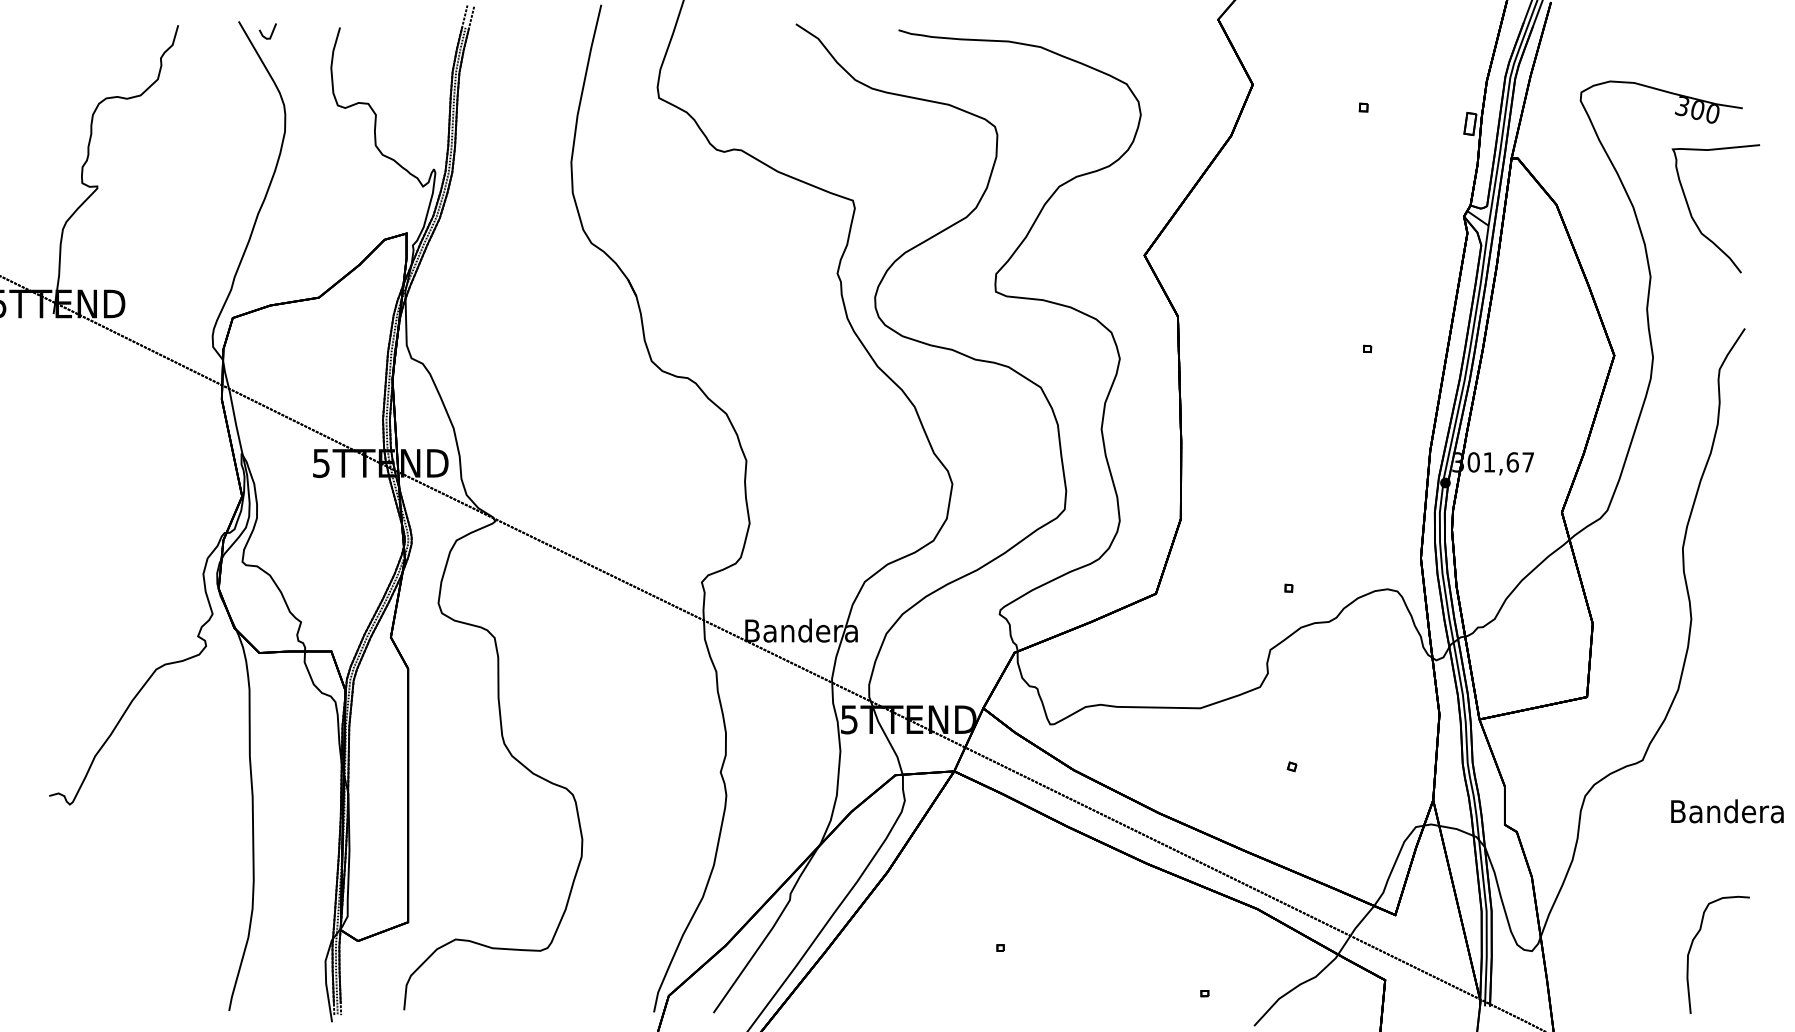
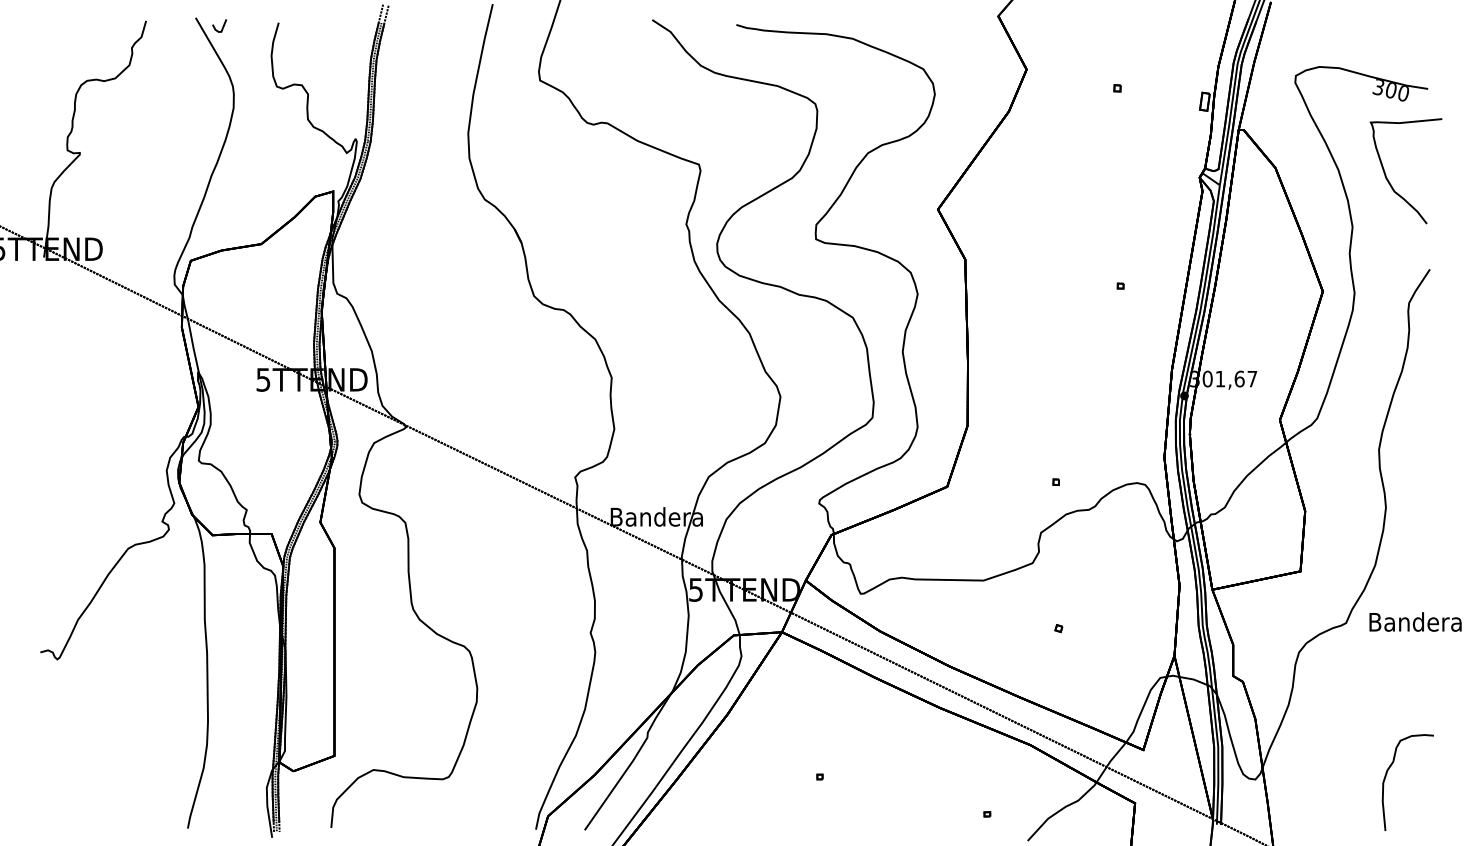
text: (1727, 810) -> (1415, 621), moved

